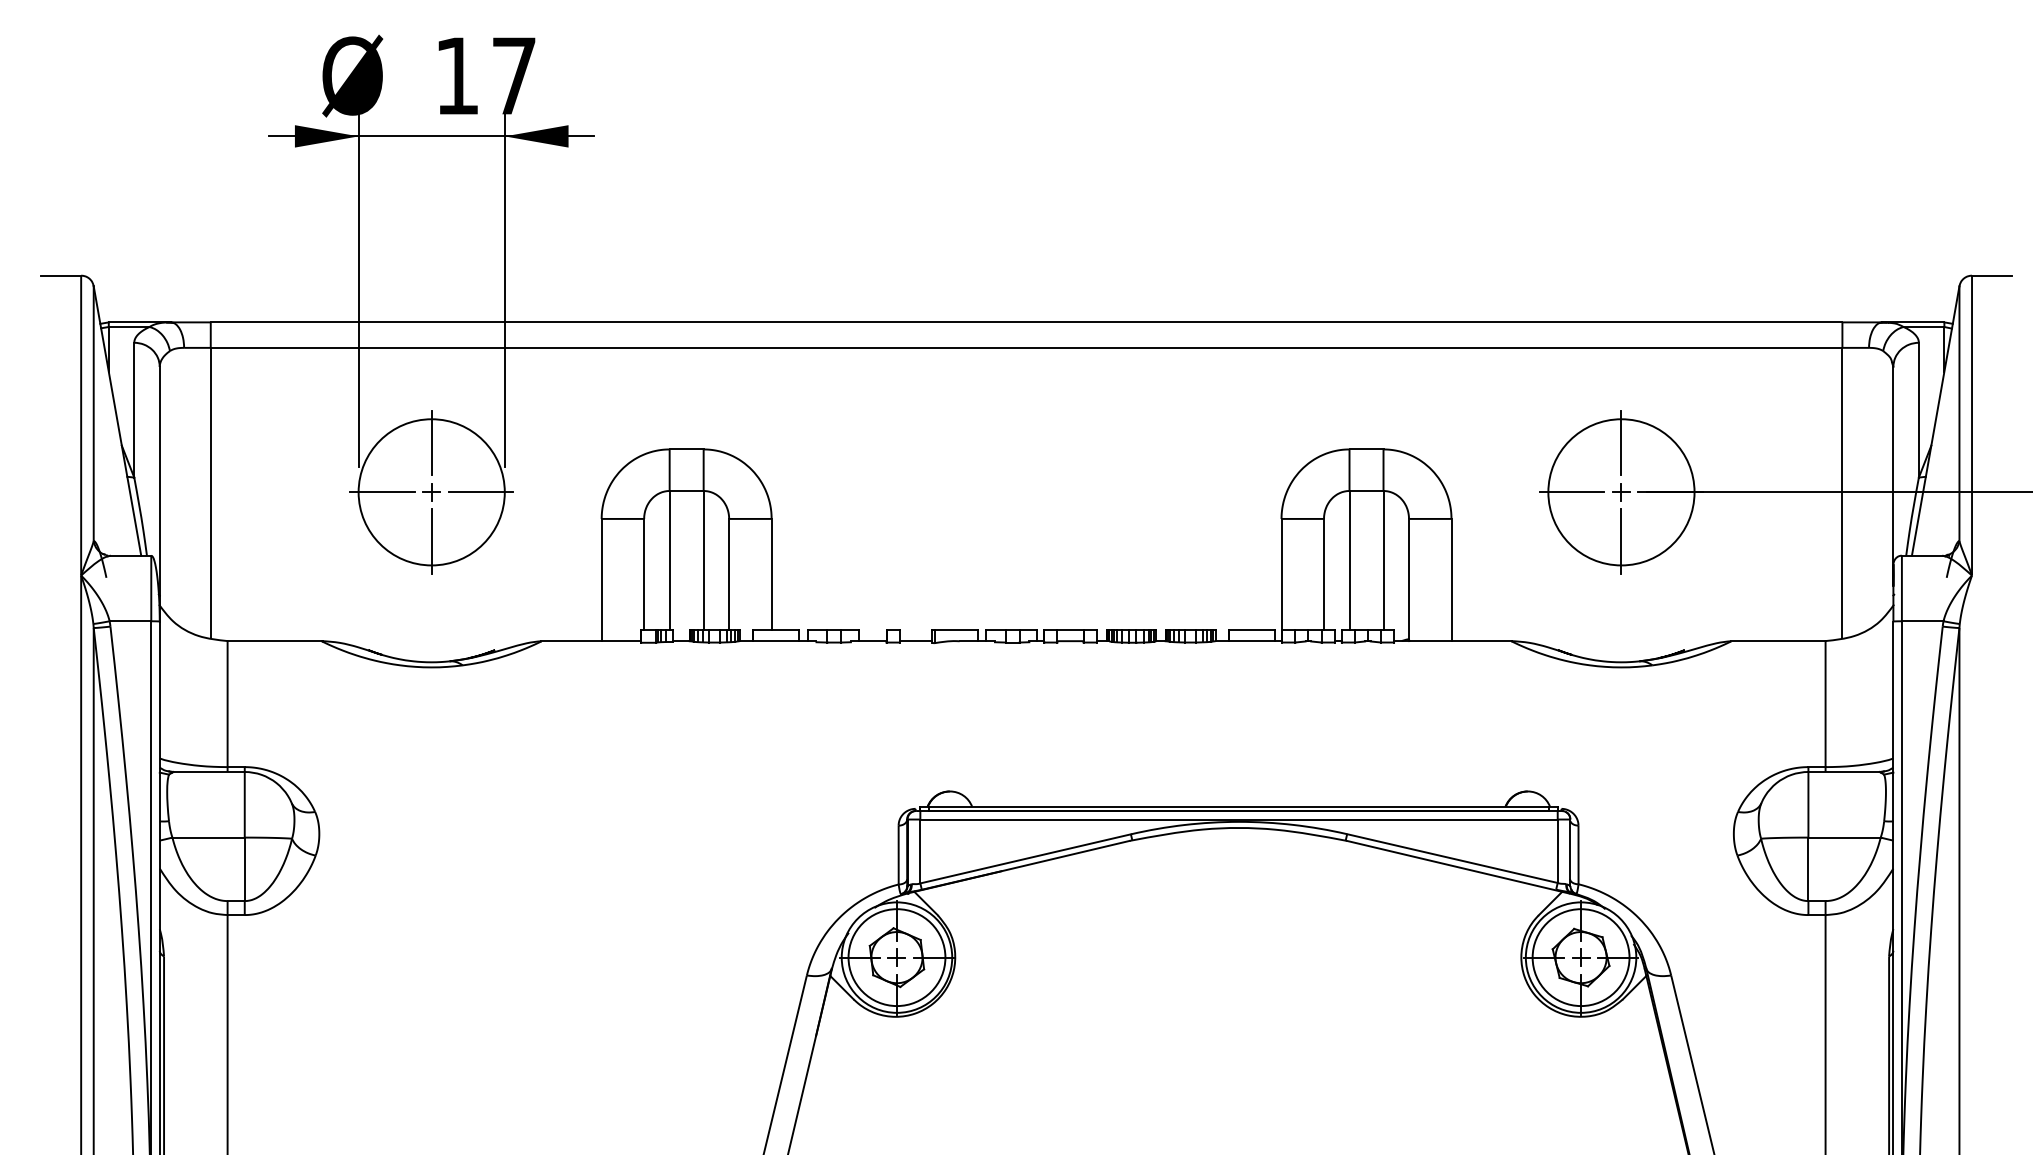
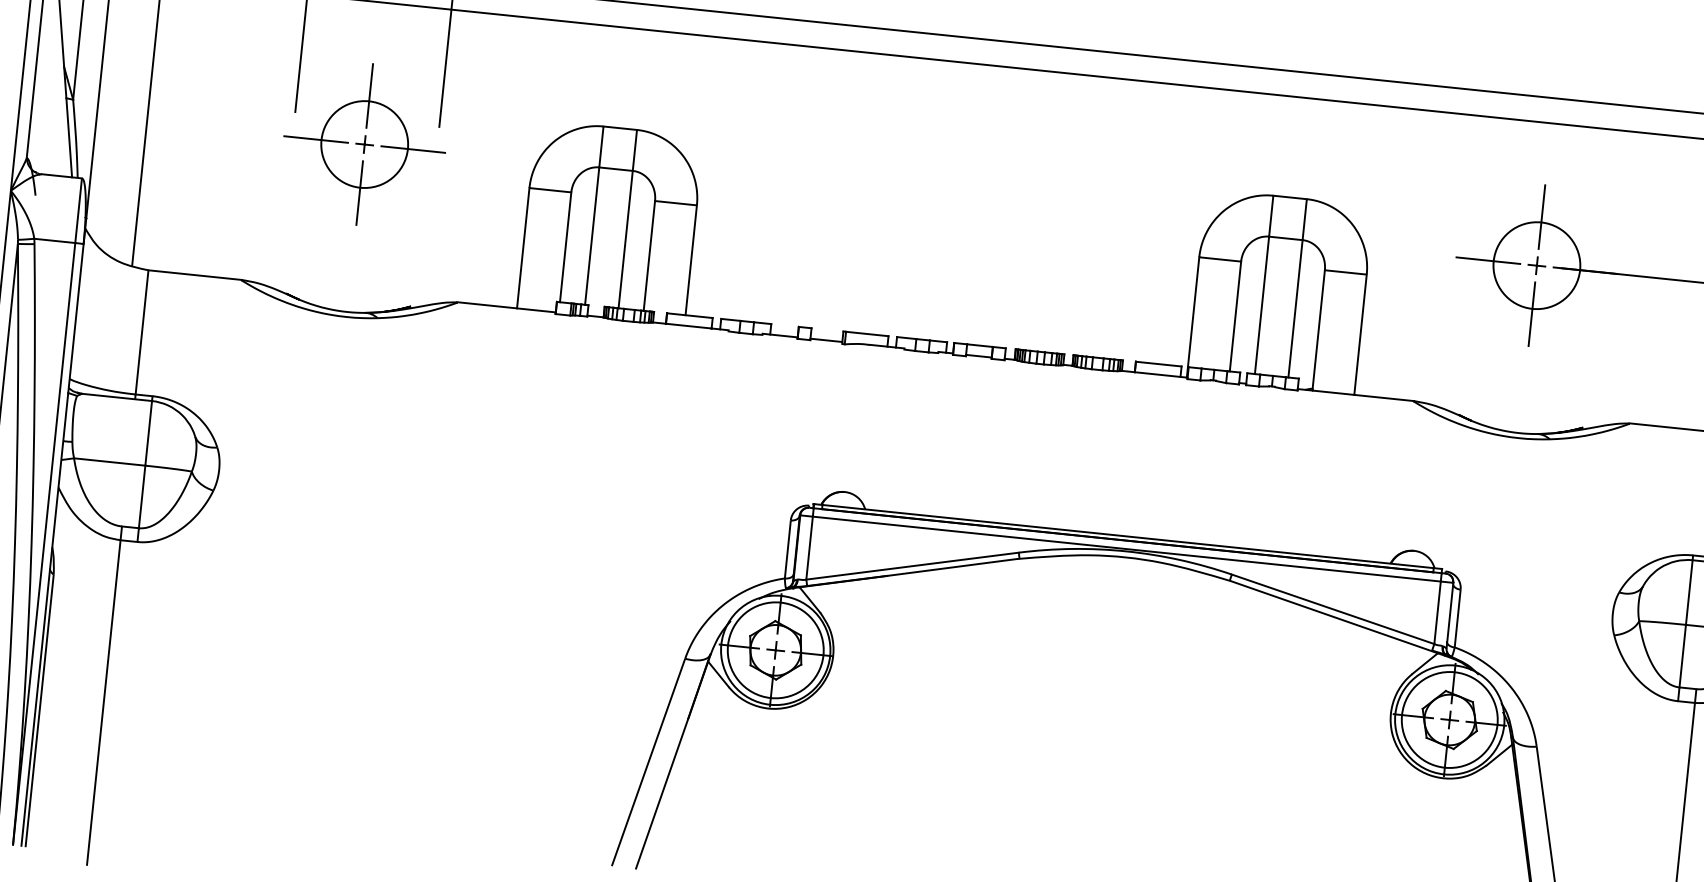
circle: (431, 492) -> (364, 144), size x0.6
circle: (1621, 492) -> (1536, 265), size x0.6

